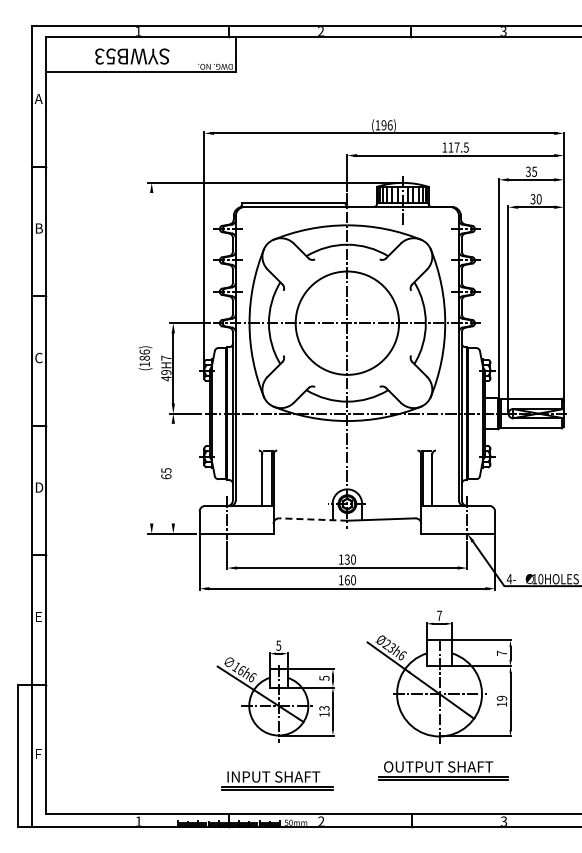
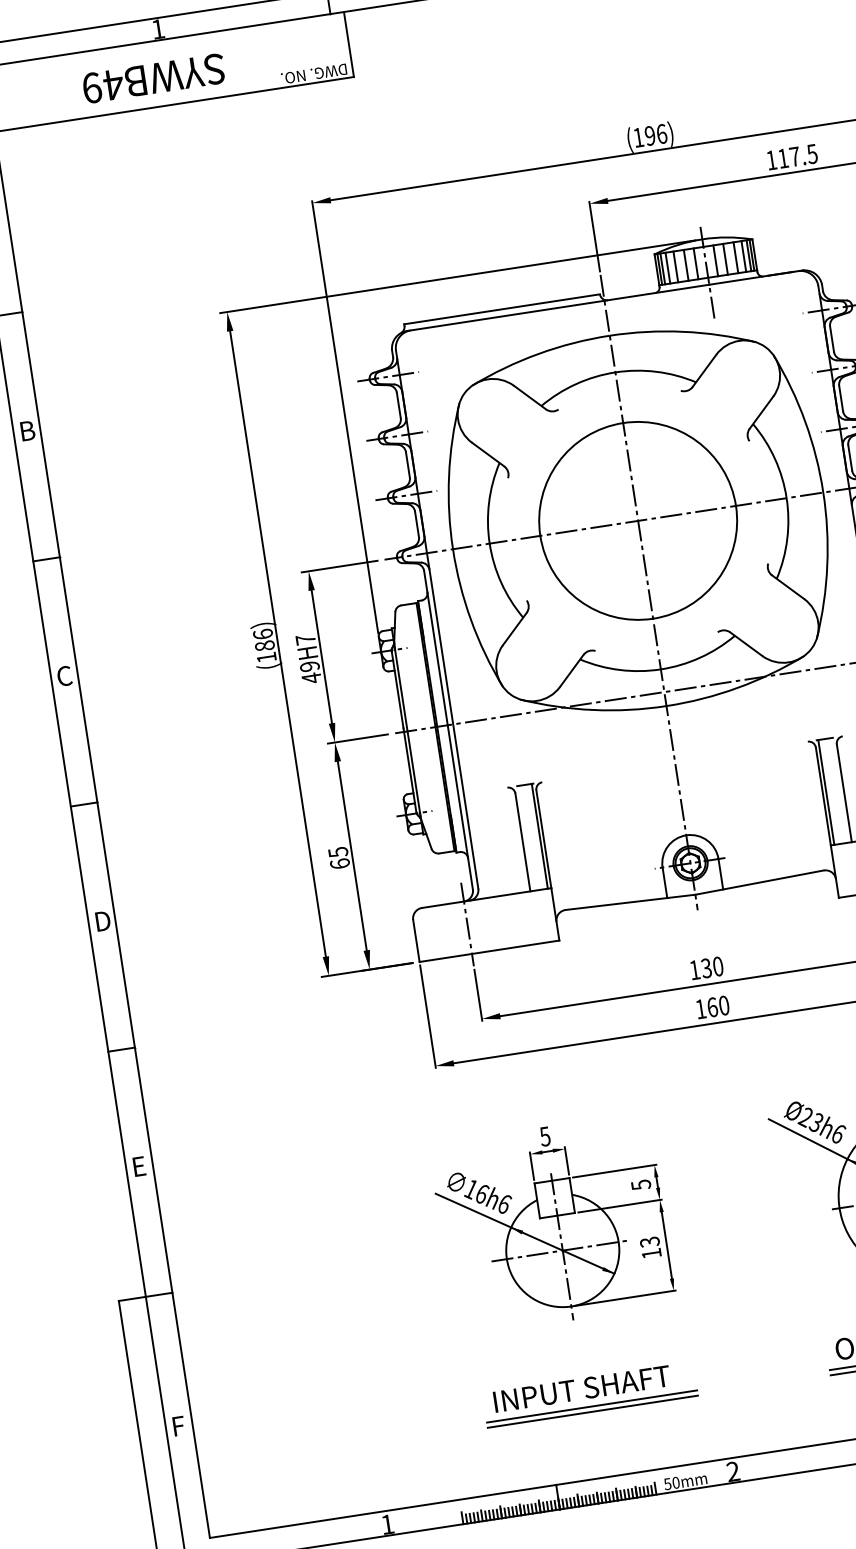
text: (105, 56) -> (103, 86), SYWB53 -> SYWB49
line: (151, 358) -> (277, 644), added
line: (173, 473) -> (352, 855), added
line: (312, 519) -> (628, 902), dashed -> solid
part: (275, 691) -> (552, 1224), moved
part: (277, 780) -> (590, 1394), moved

